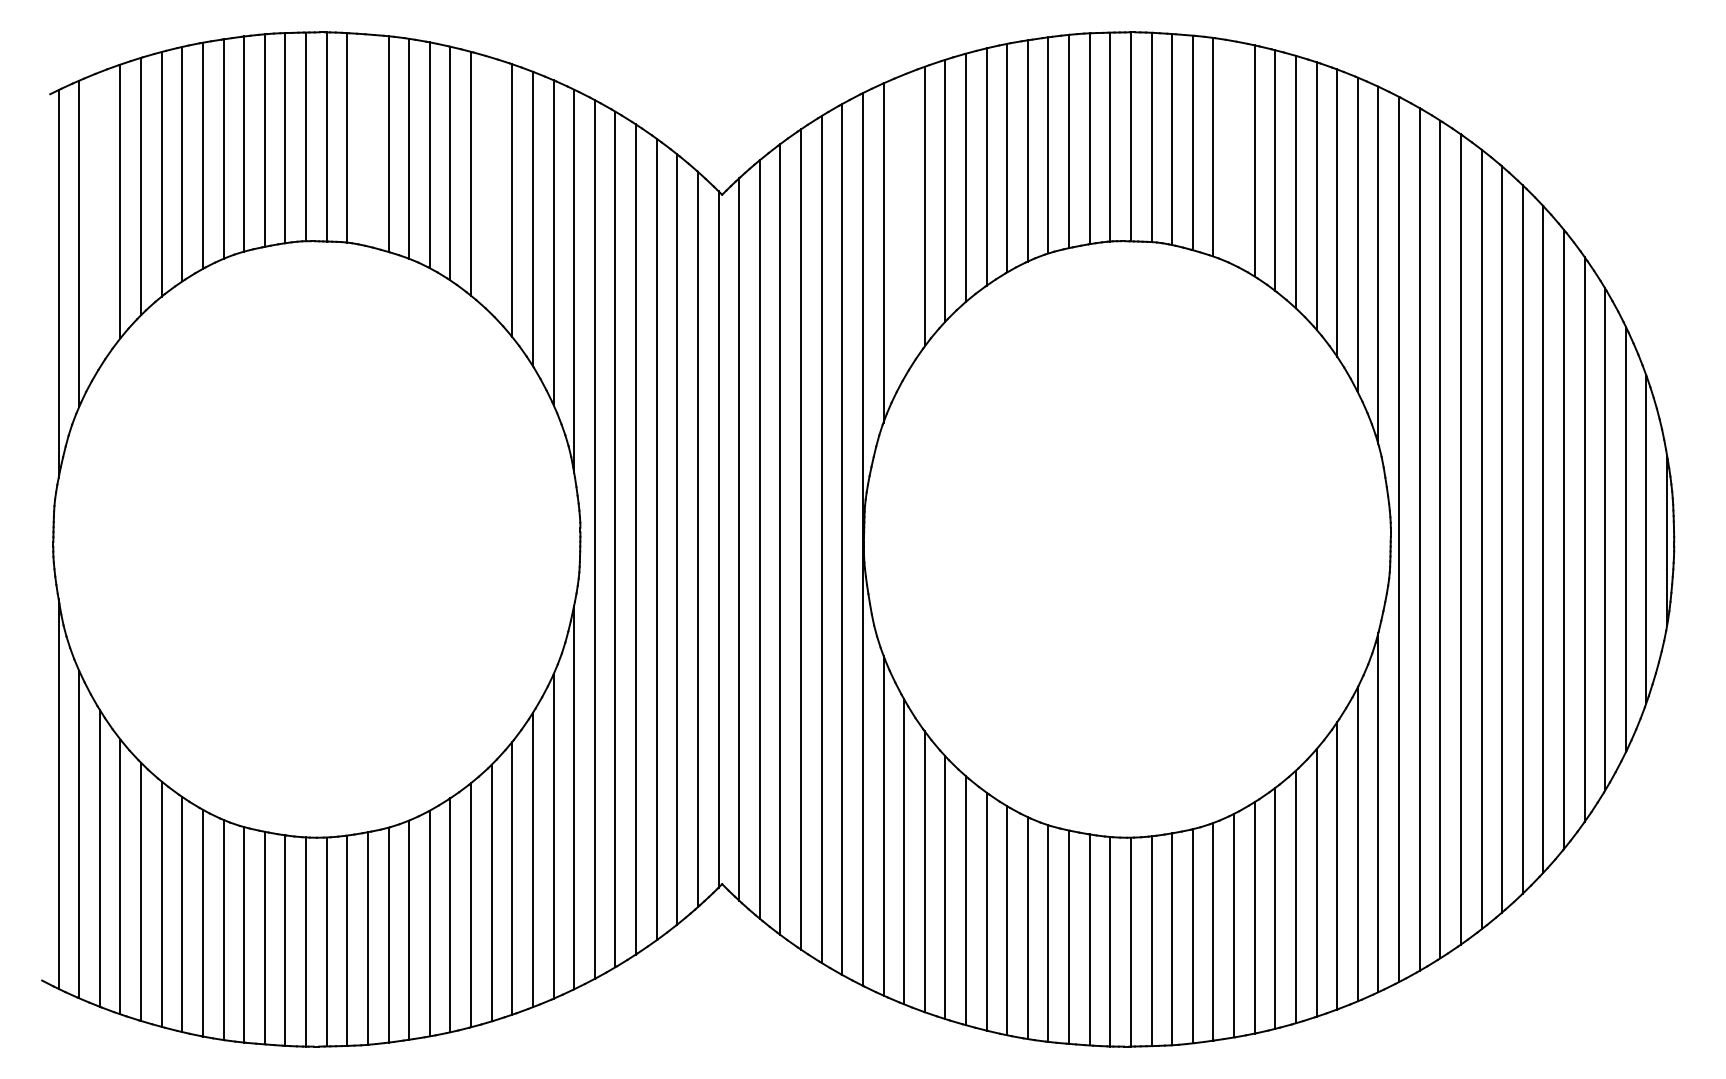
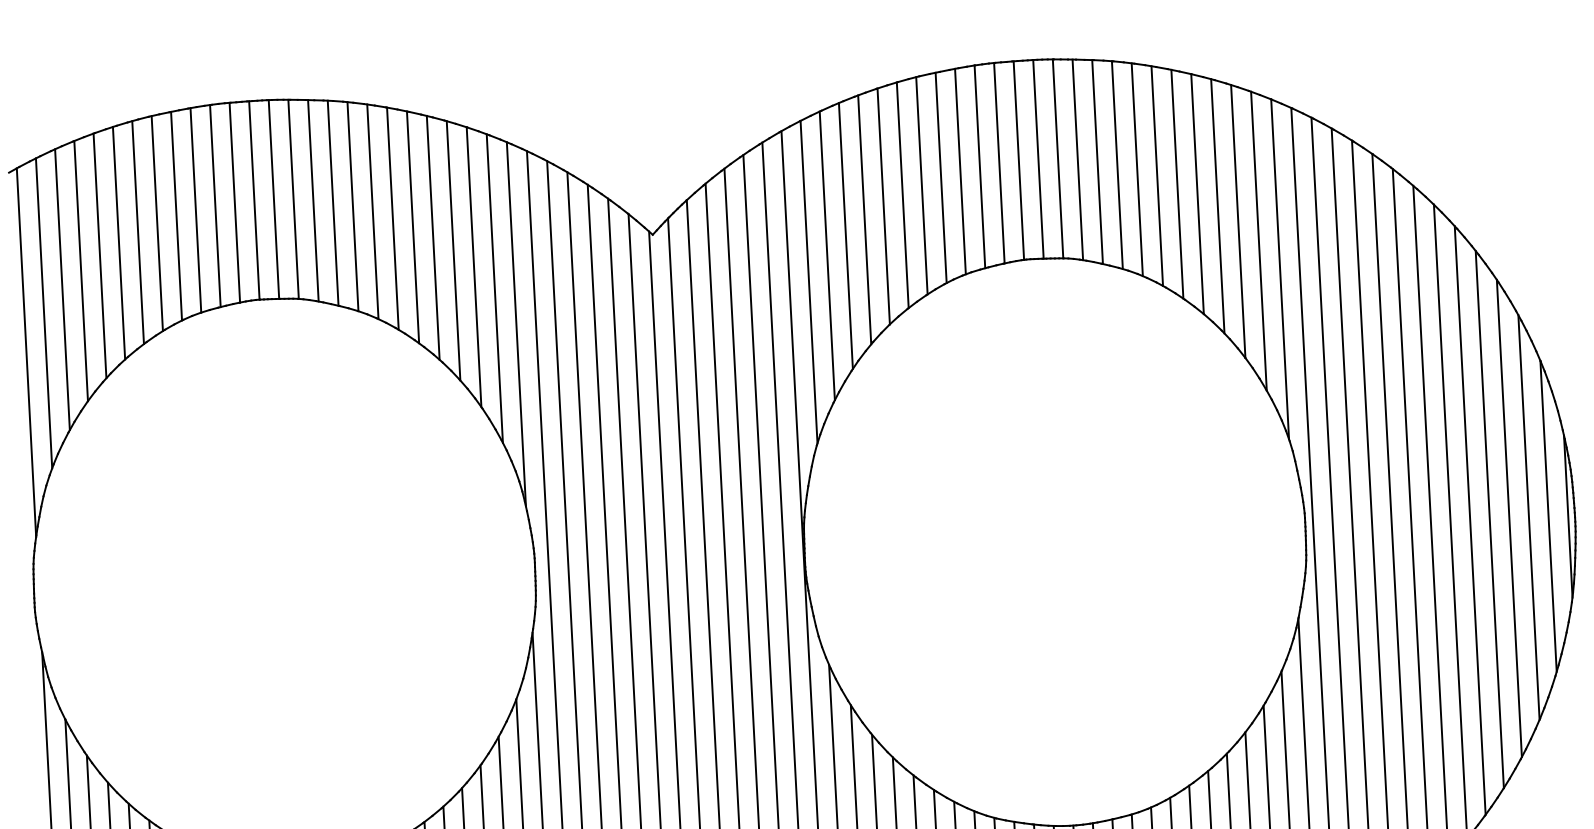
line: (367, 140) -> (312, 200), added
line: (1234, 153) -> (1137, 170), added
line: (491, 185) -> (433, 237), added
line: (99, 219) -> (62, 289), added
line: (904, 226) -> (827, 255), added

